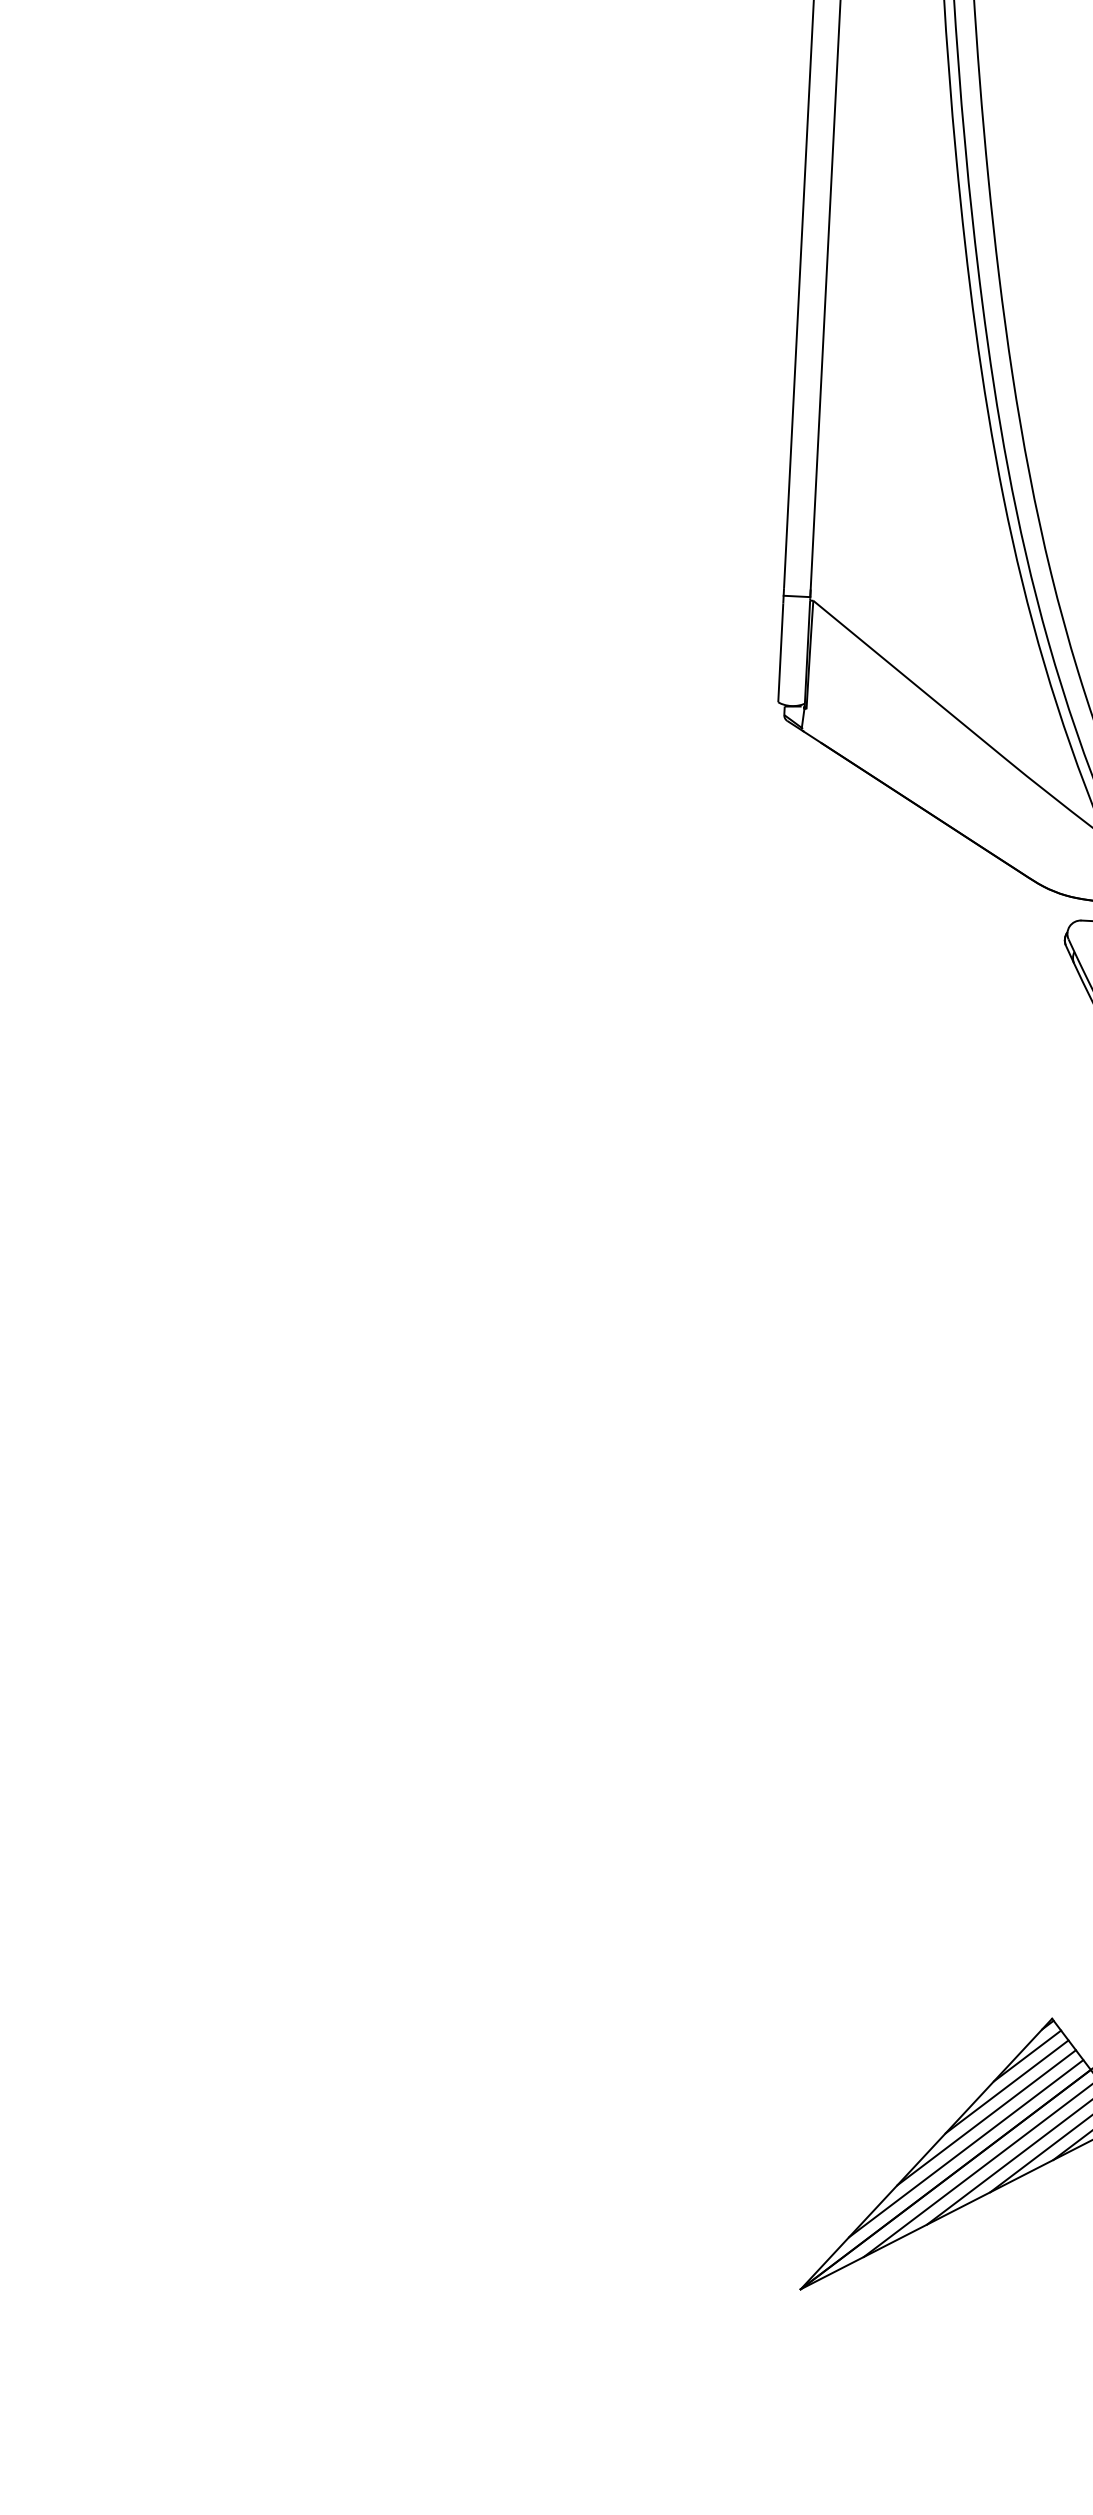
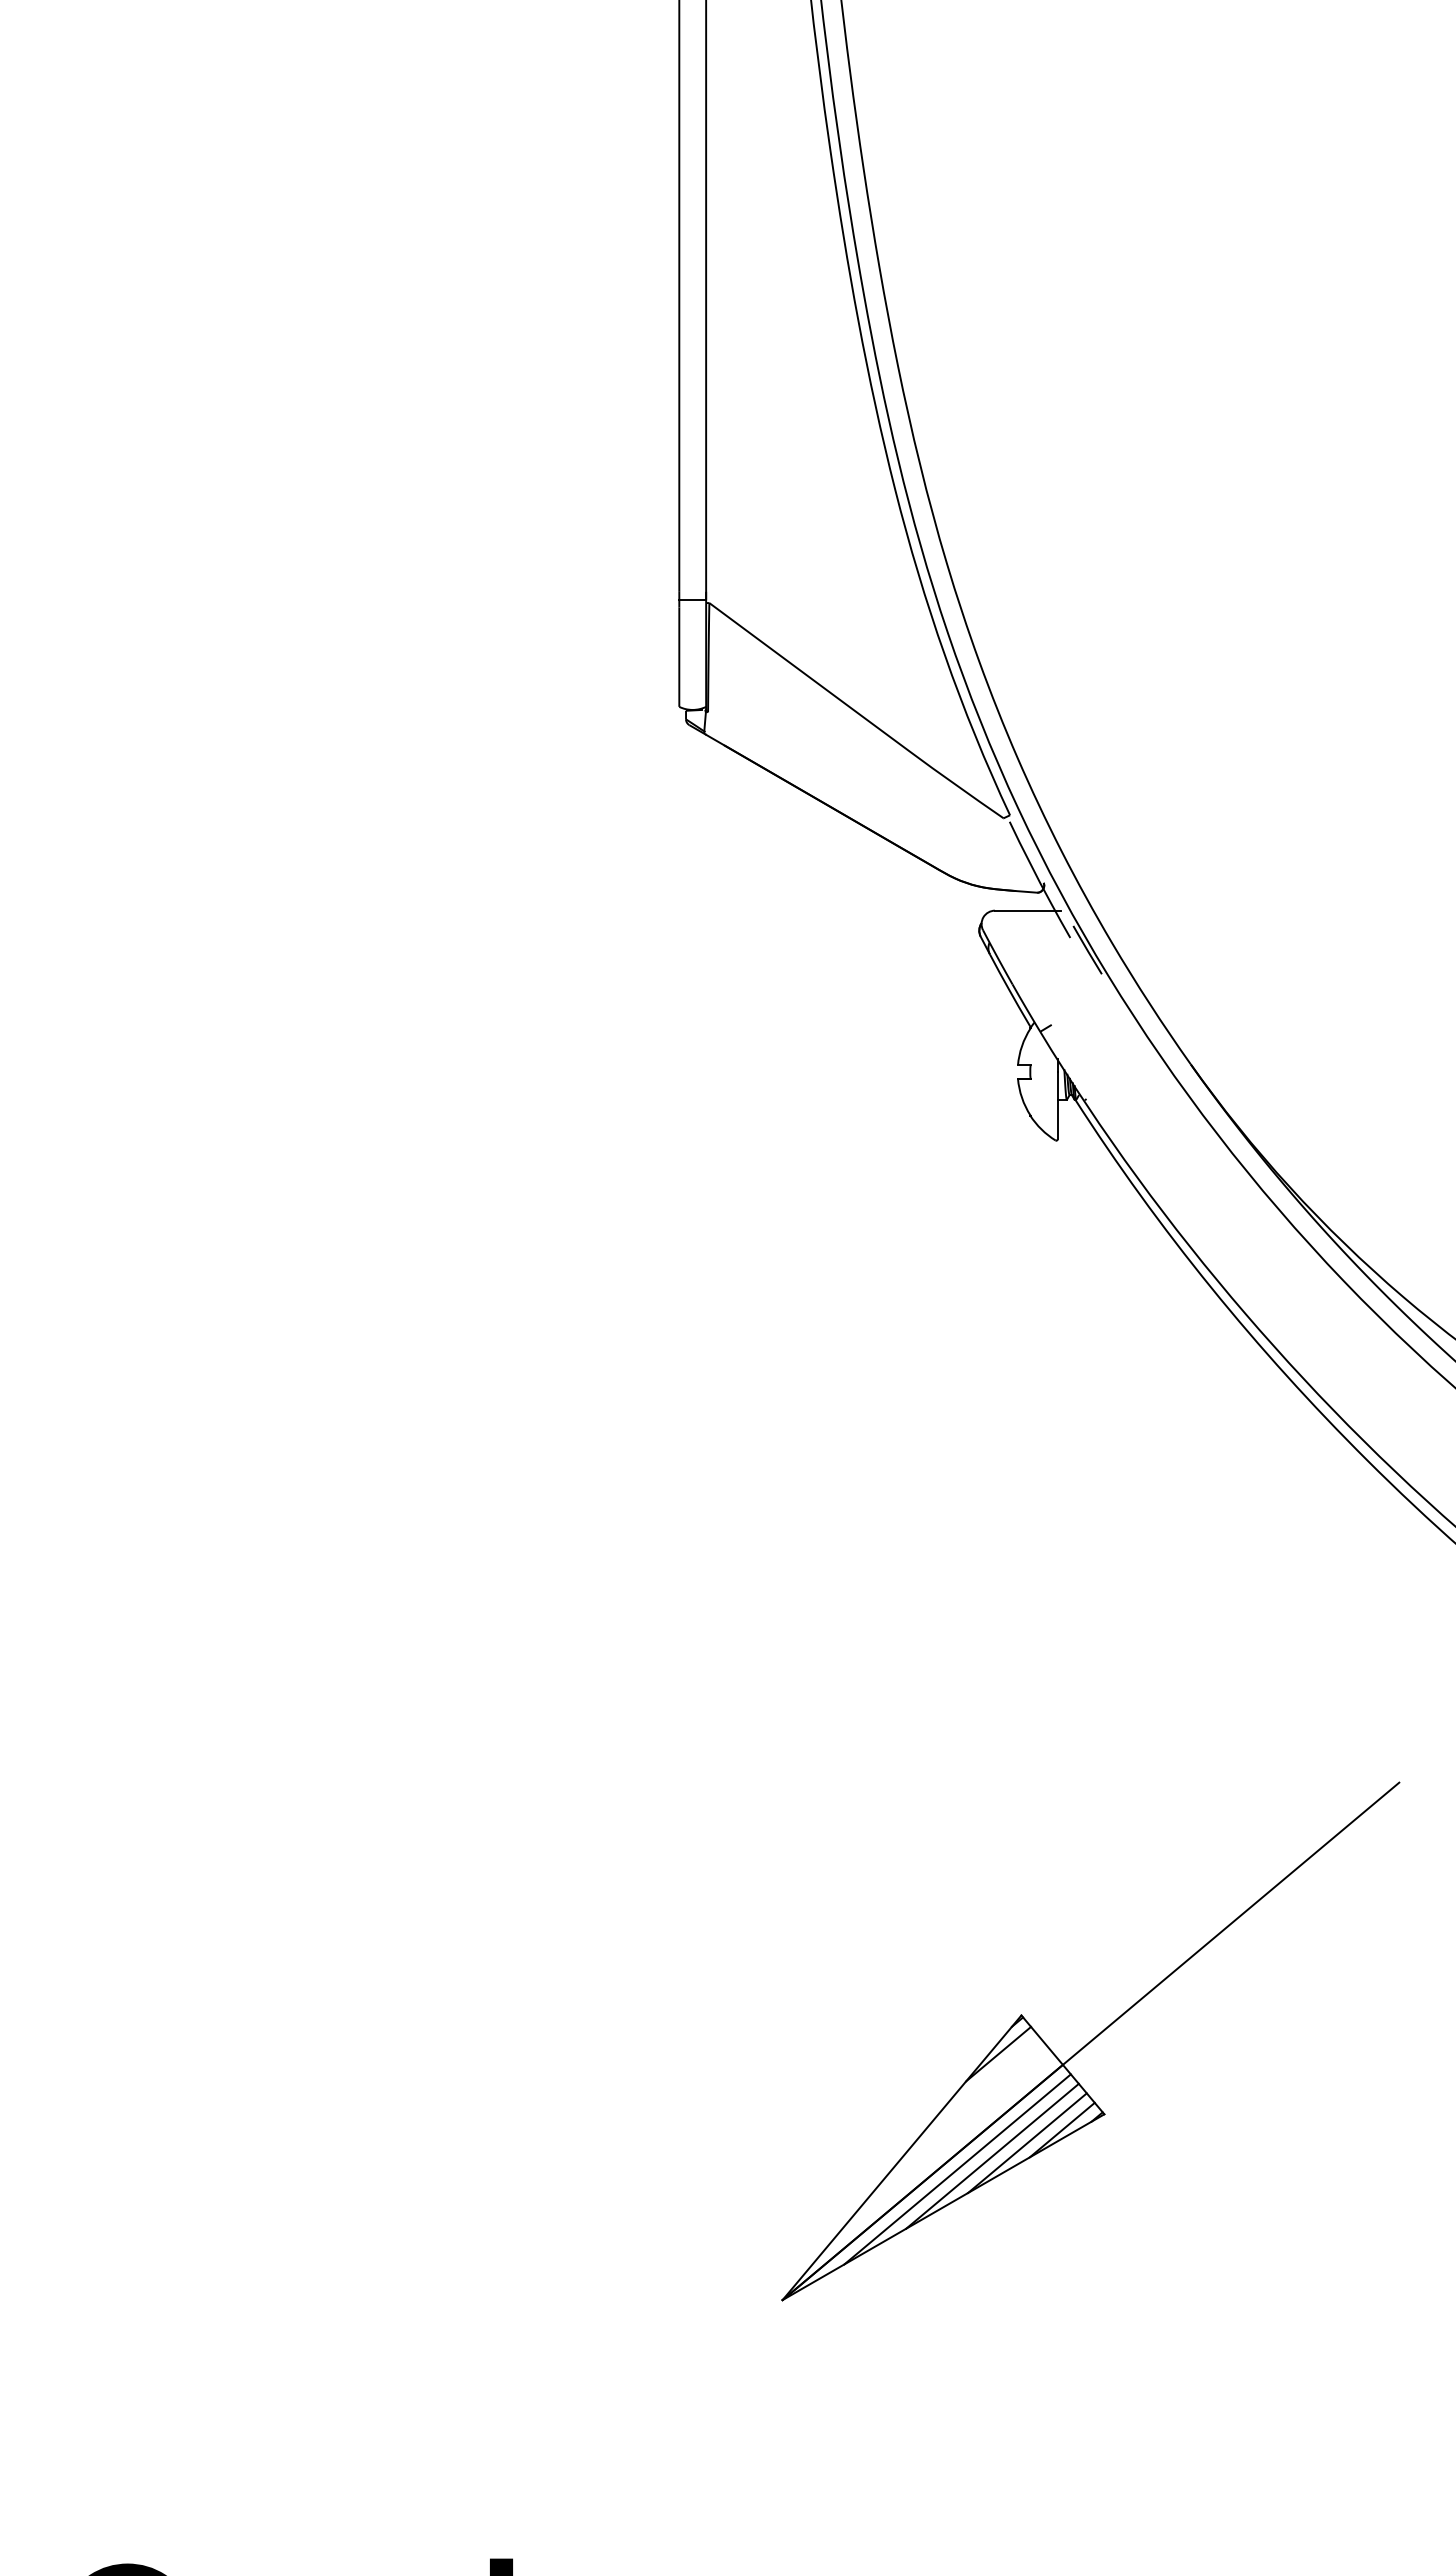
line: (1006, 2087) -> (979, 2086), removed
line: (986, 2116) -> (960, 2117), removed
line: (965, 2148) -> (941, 2150), removed

